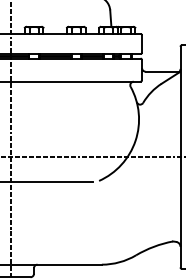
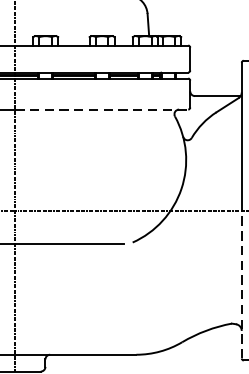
line: (75, 81) -> (101, 109), solid -> dashed
line: (180, 211) -> (241, 283), solid -> dashed

